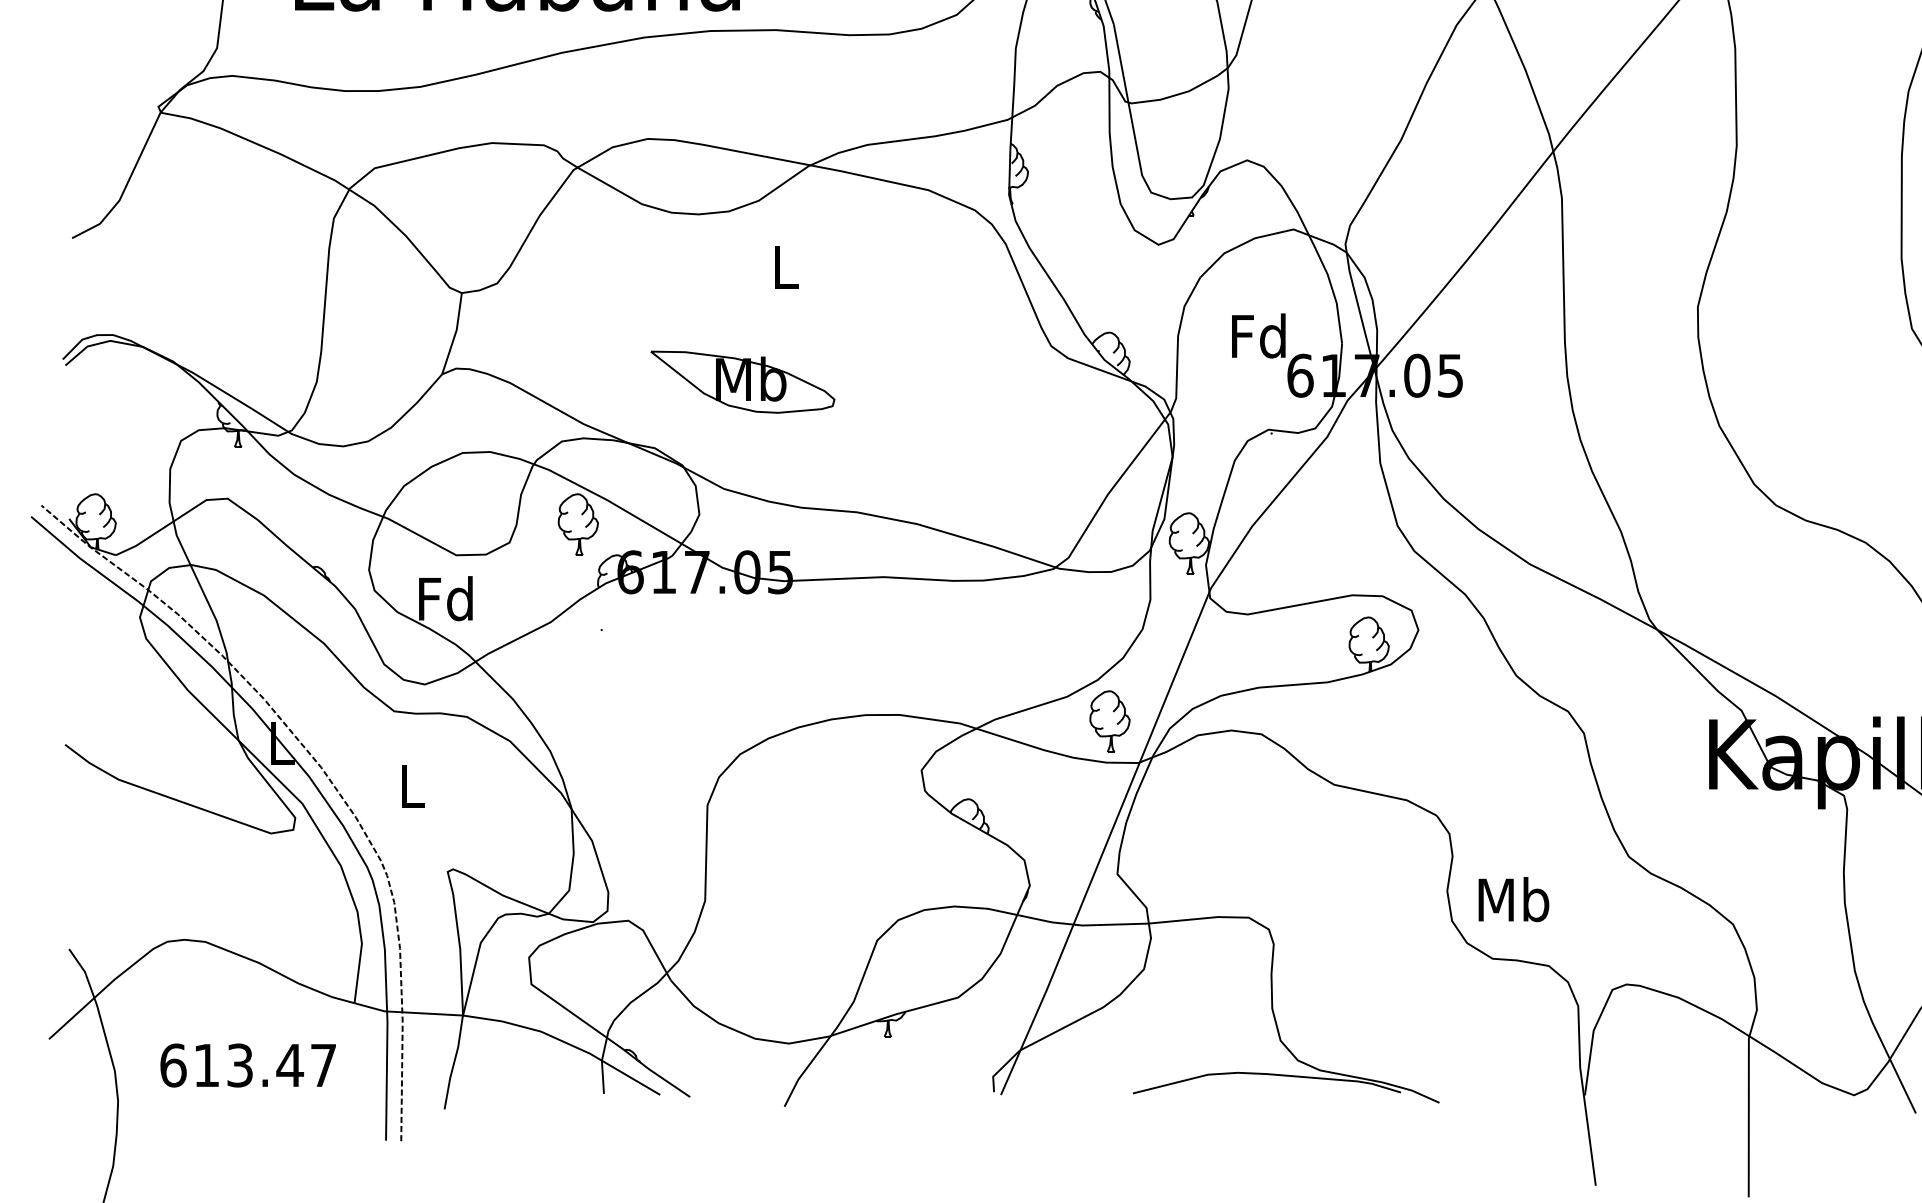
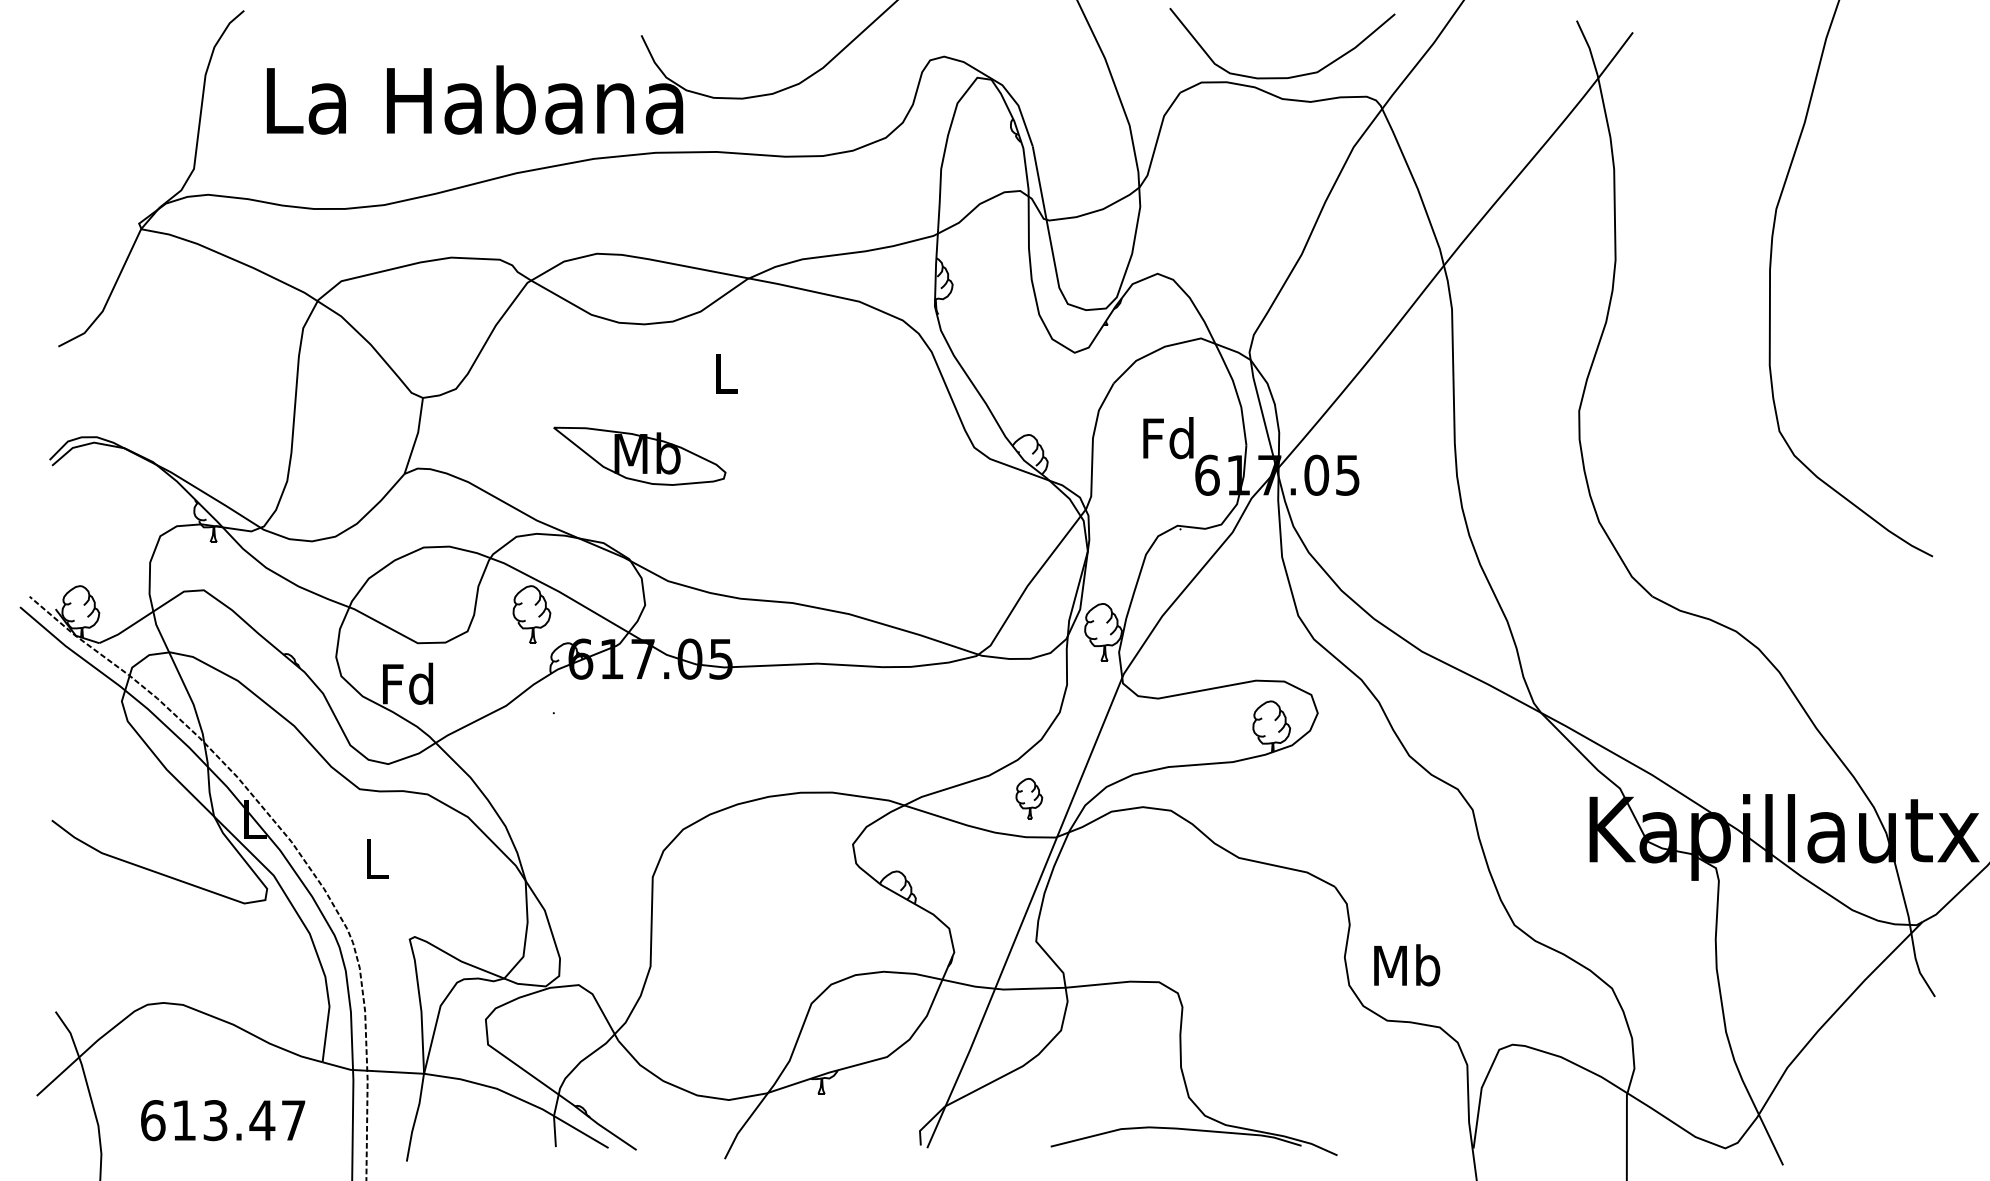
part: (742, 381) -> (639, 455), moved
part: (1110, 721) -> (1029, 798), size x0.7

